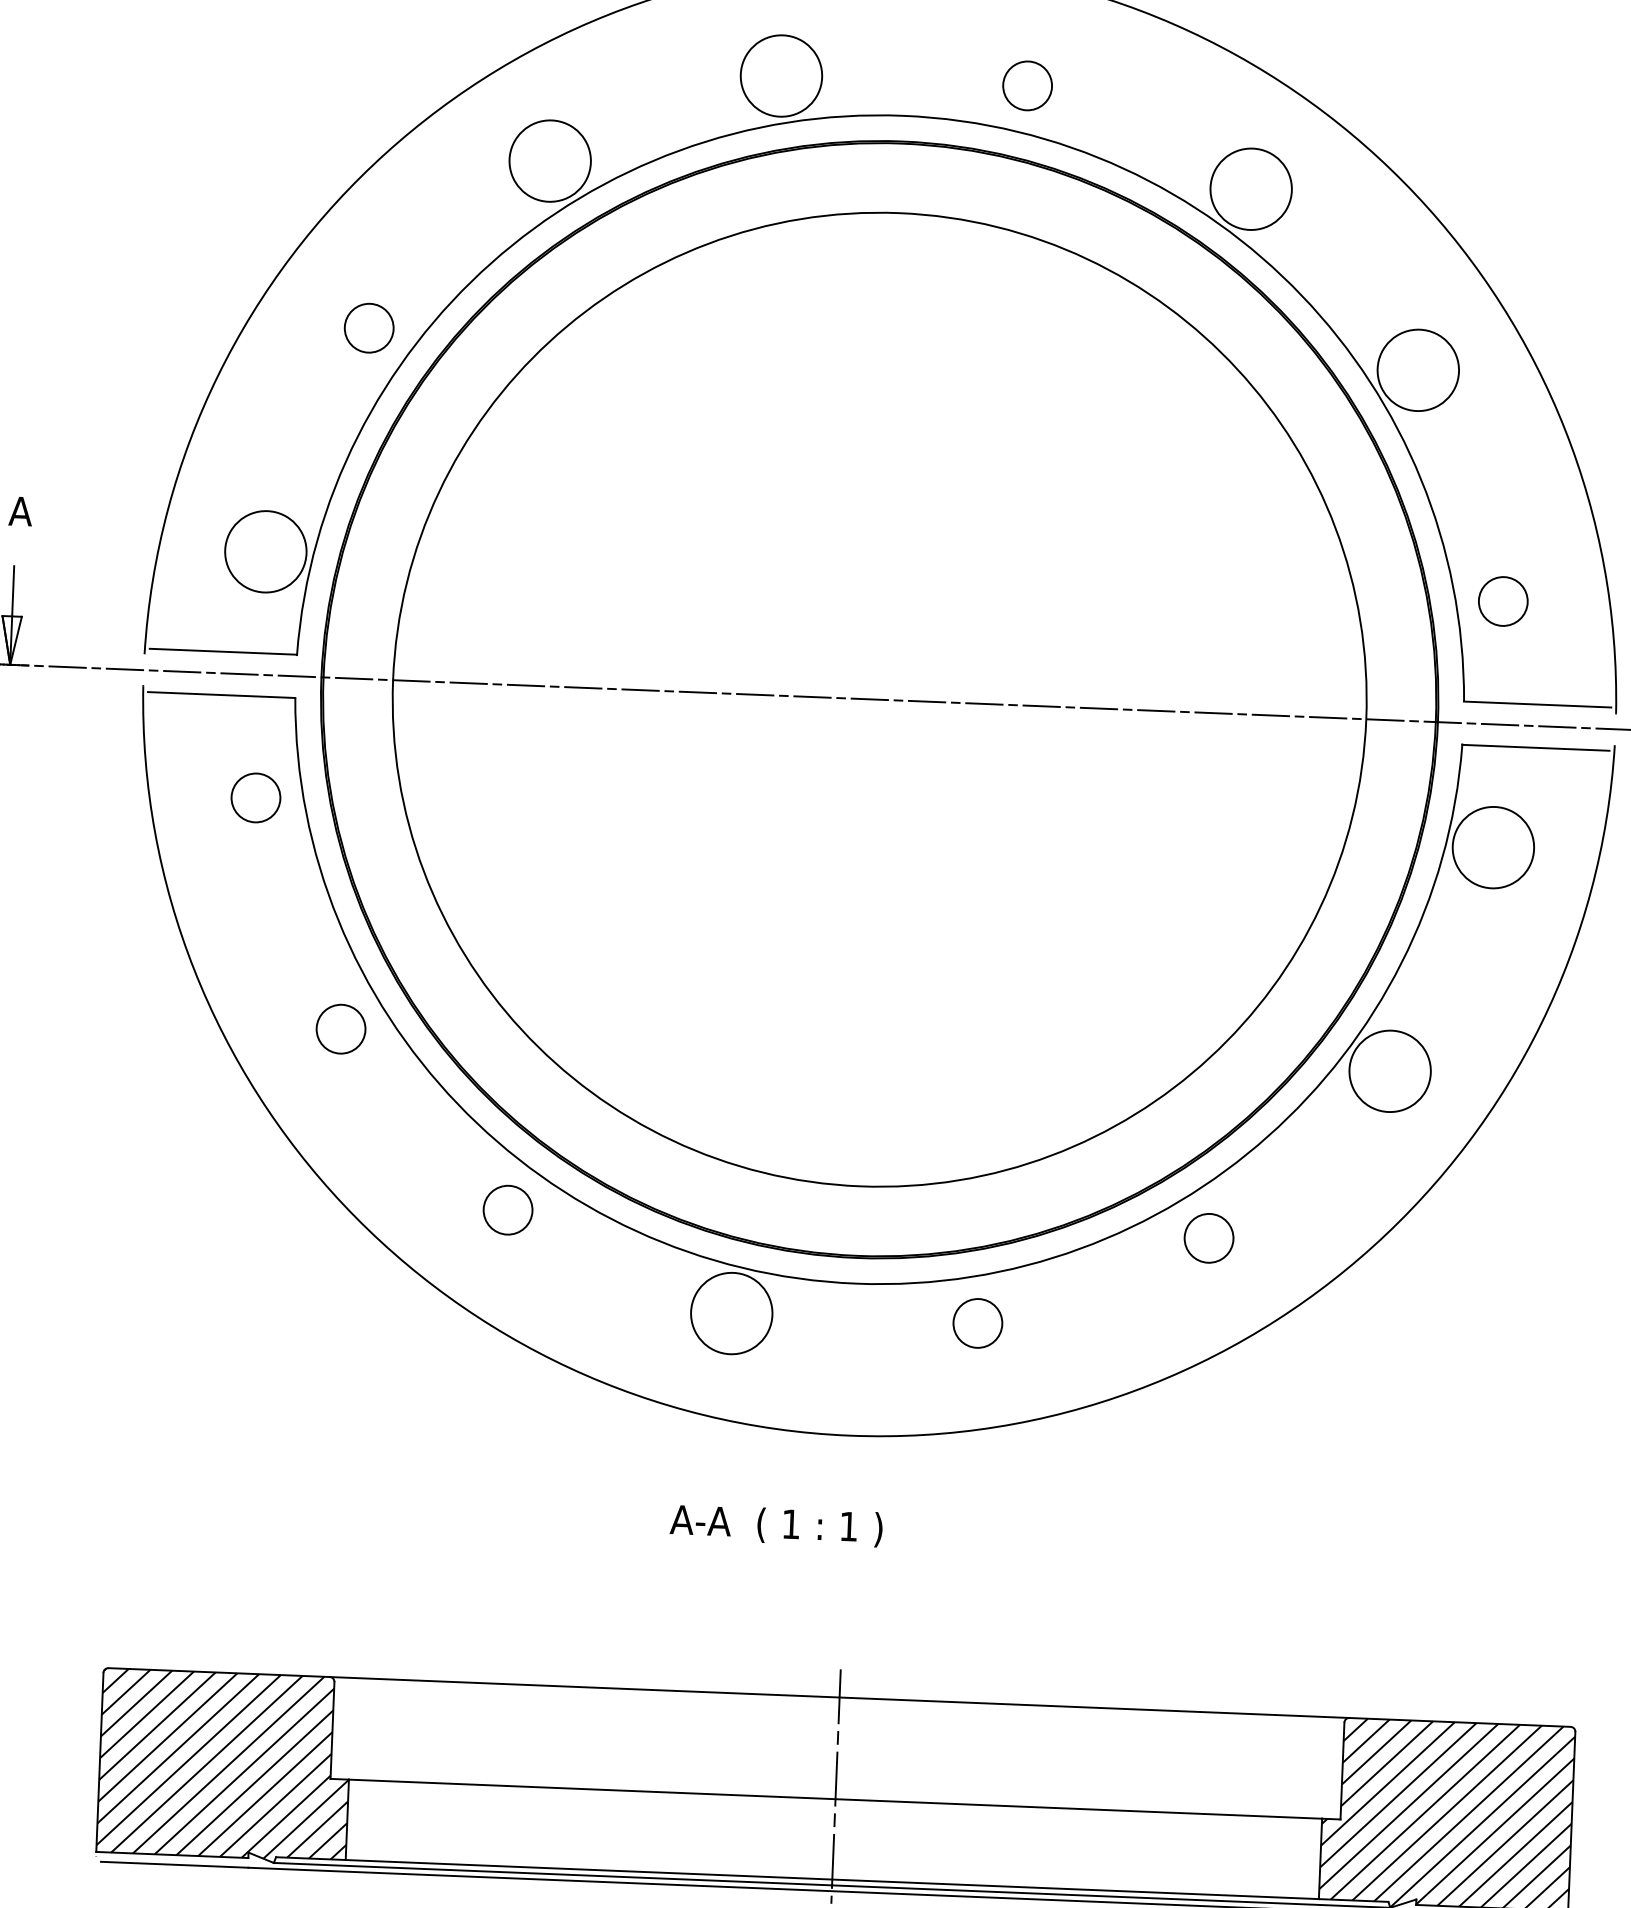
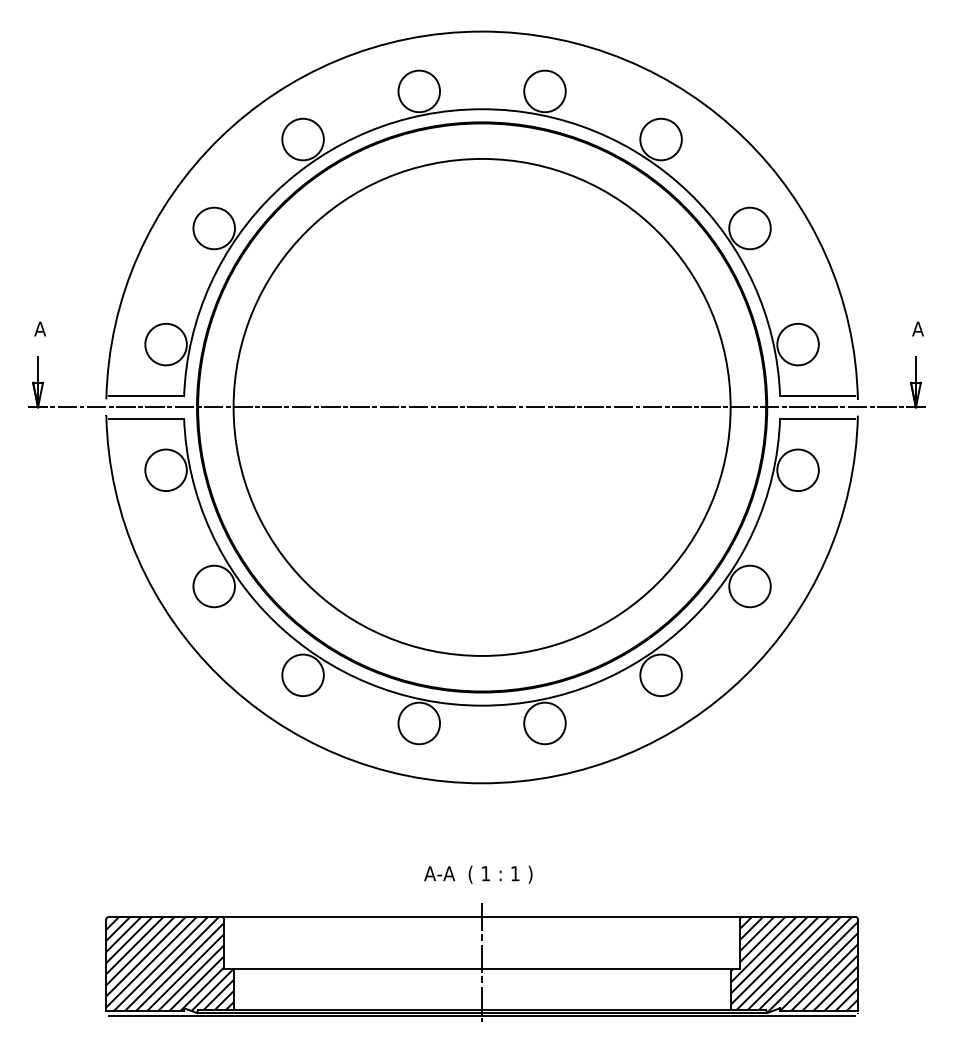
circle: (1026, 85) -> (544, 91), size x1.67
circle: (369, 328) -> (214, 228), size x1.67
circle: (1502, 601) -> (797, 344), size x1.67
circle: (254, 798) -> (165, 470), size x1.67
circle: (341, 1029) -> (214, 586), size x1.67
circle: (506, 1210) -> (302, 675), size x1.67
circle: (1207, 1238) -> (660, 675), size x1.67
circle: (976, 1323) -> (544, 723), size x1.67
text: (776, 1525) -> (478, 874), moved

